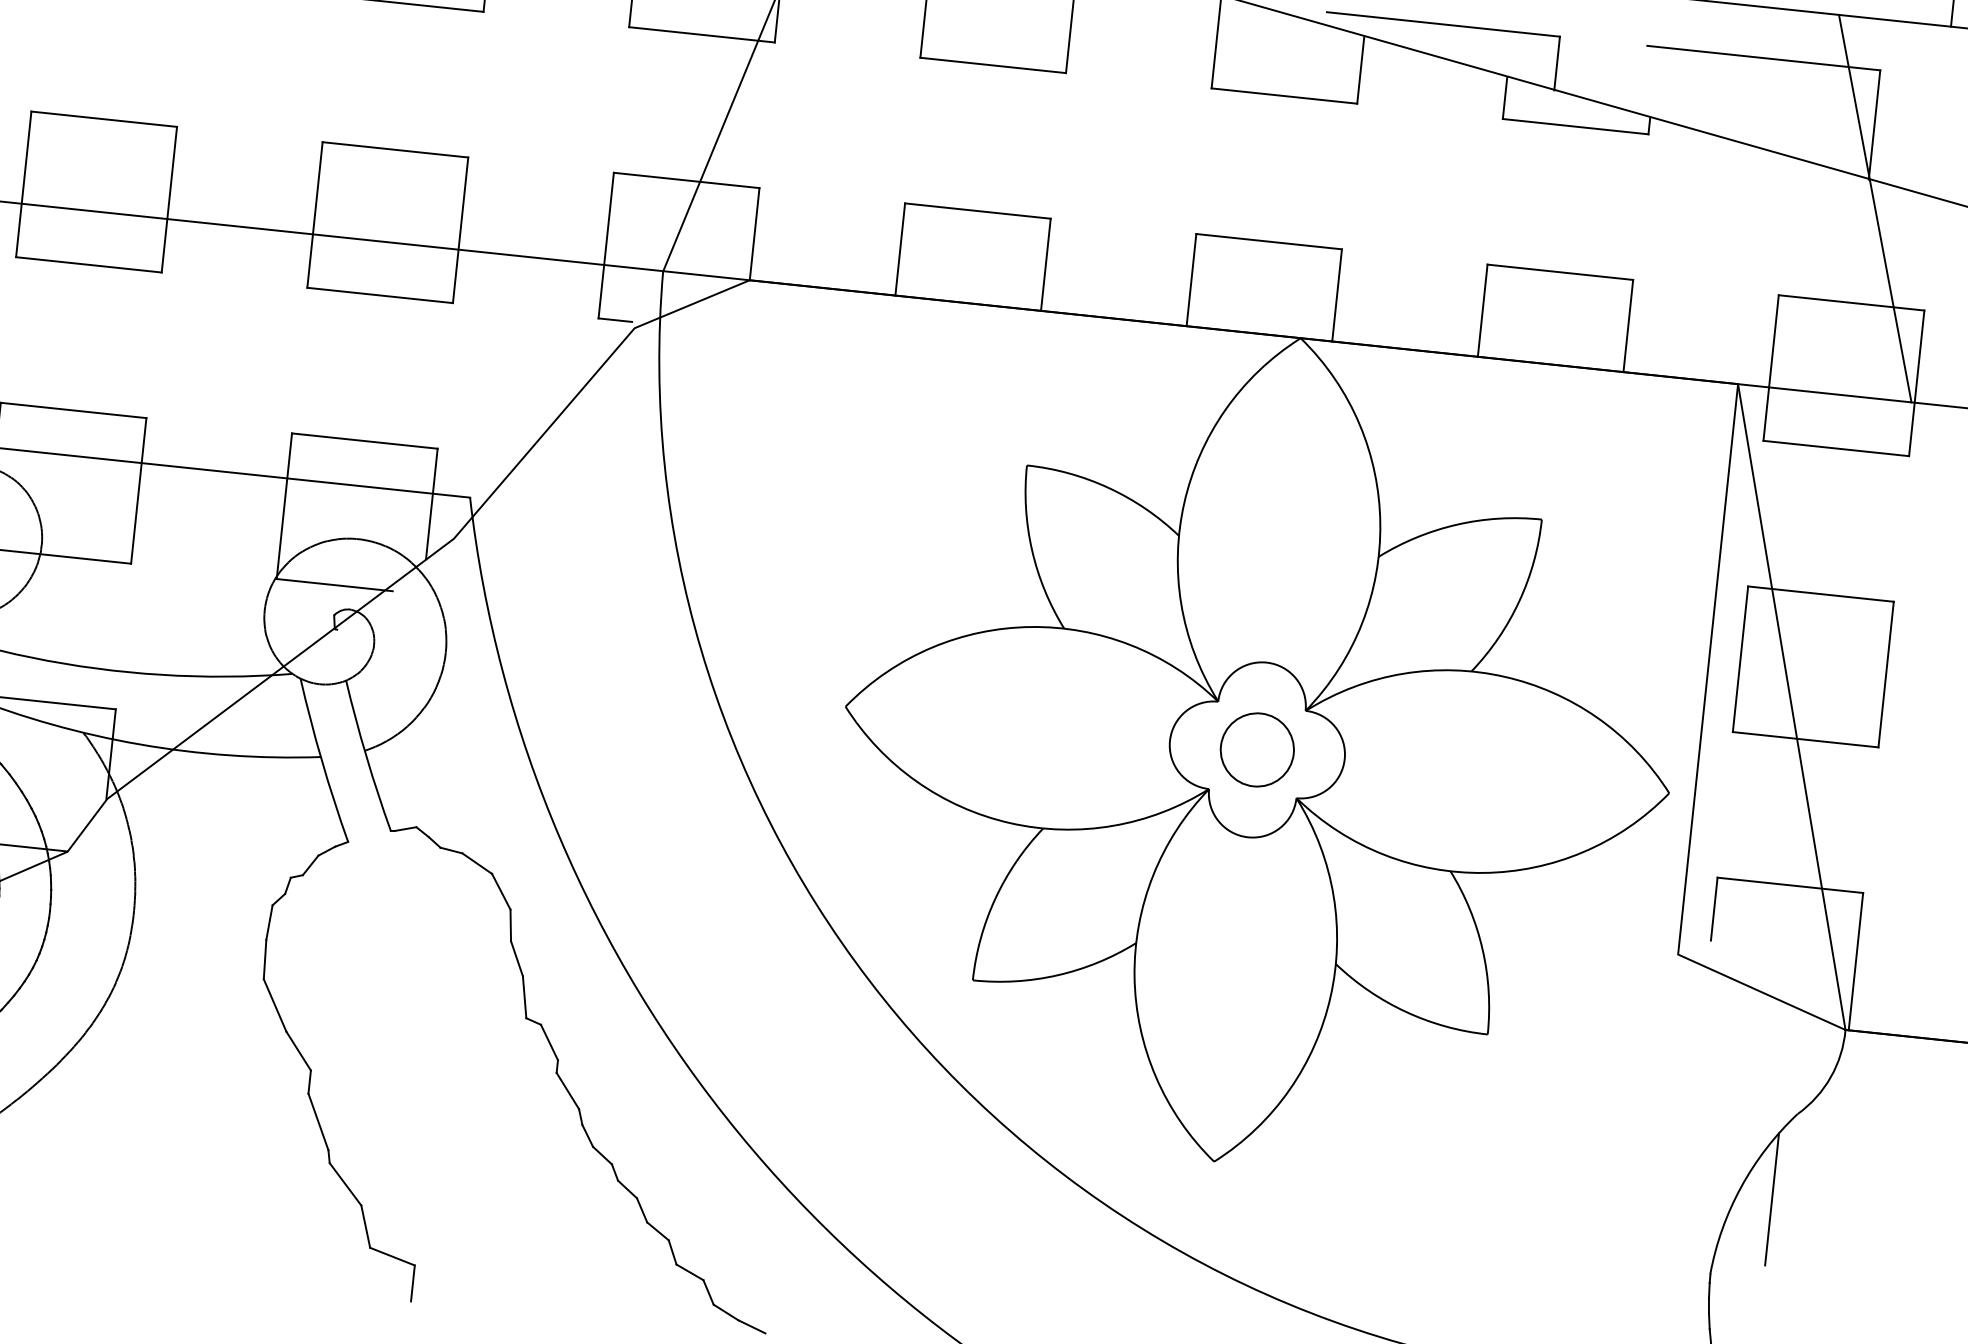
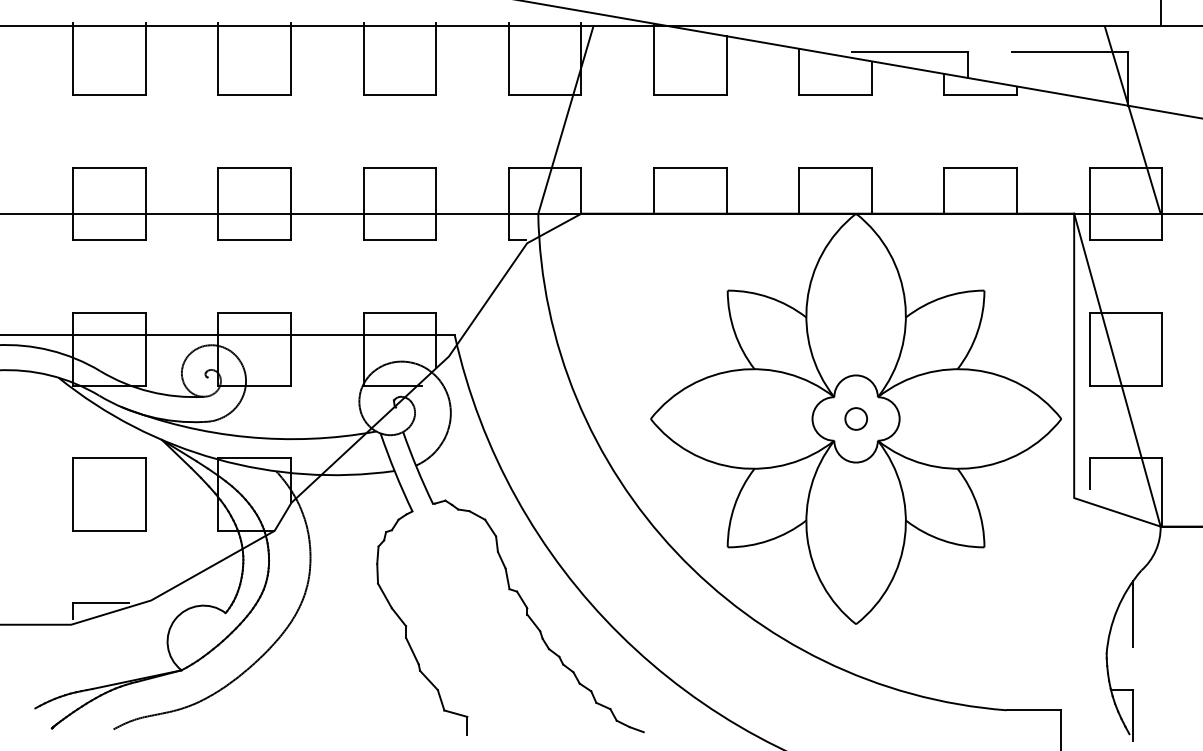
circle: (1258, 749) -> (856, 418), size x0.6

